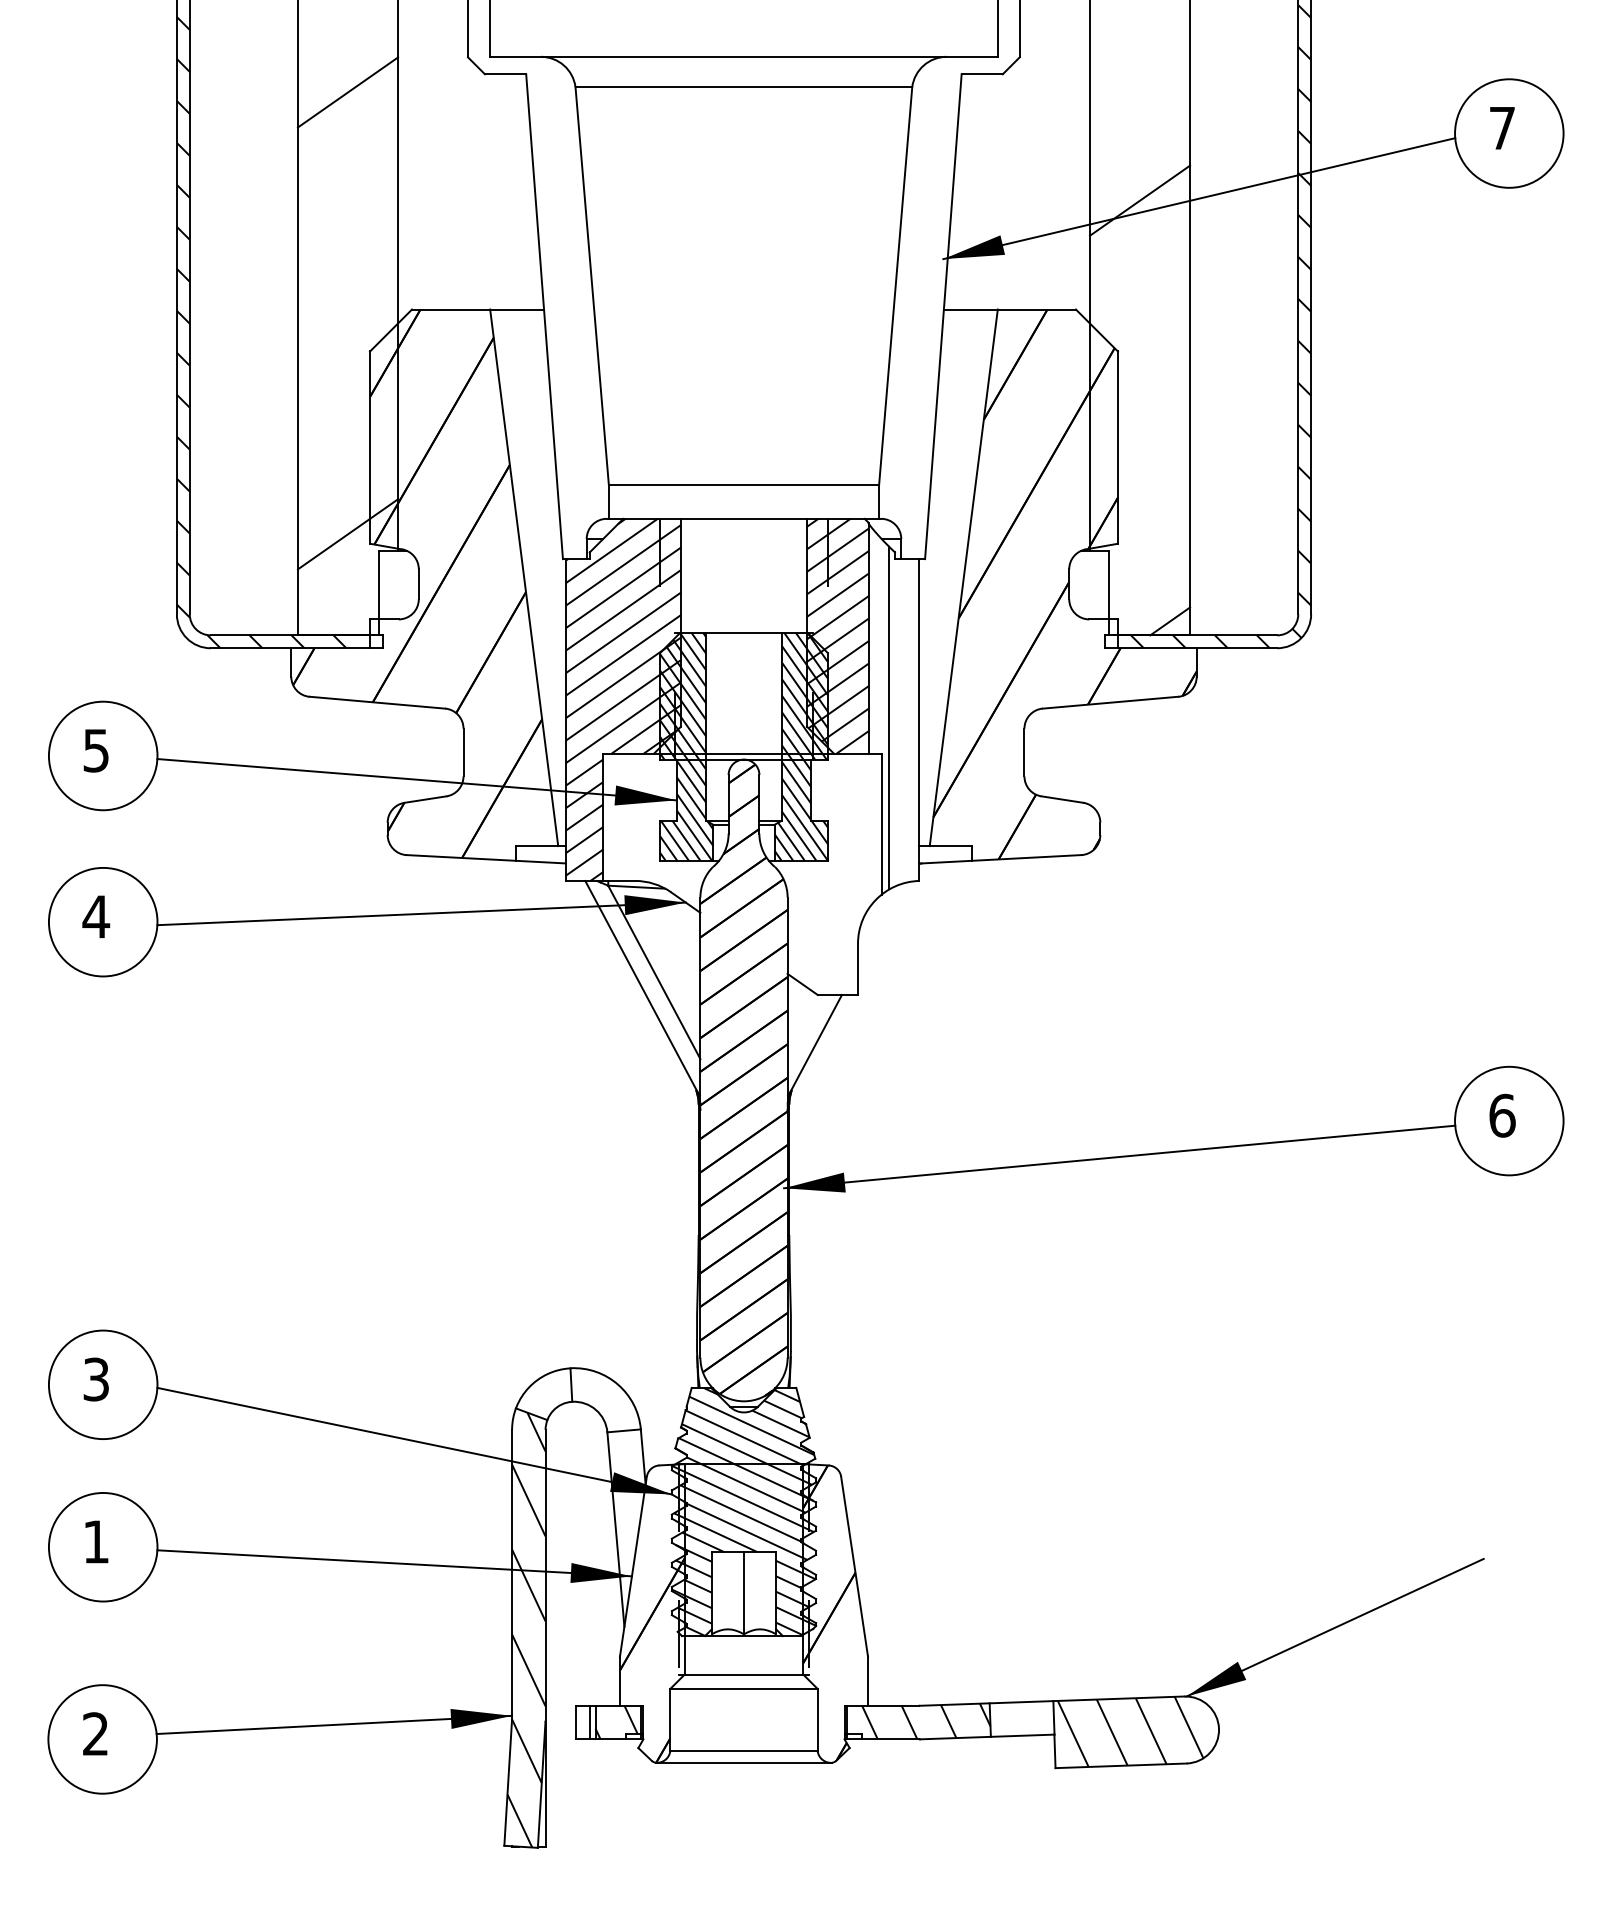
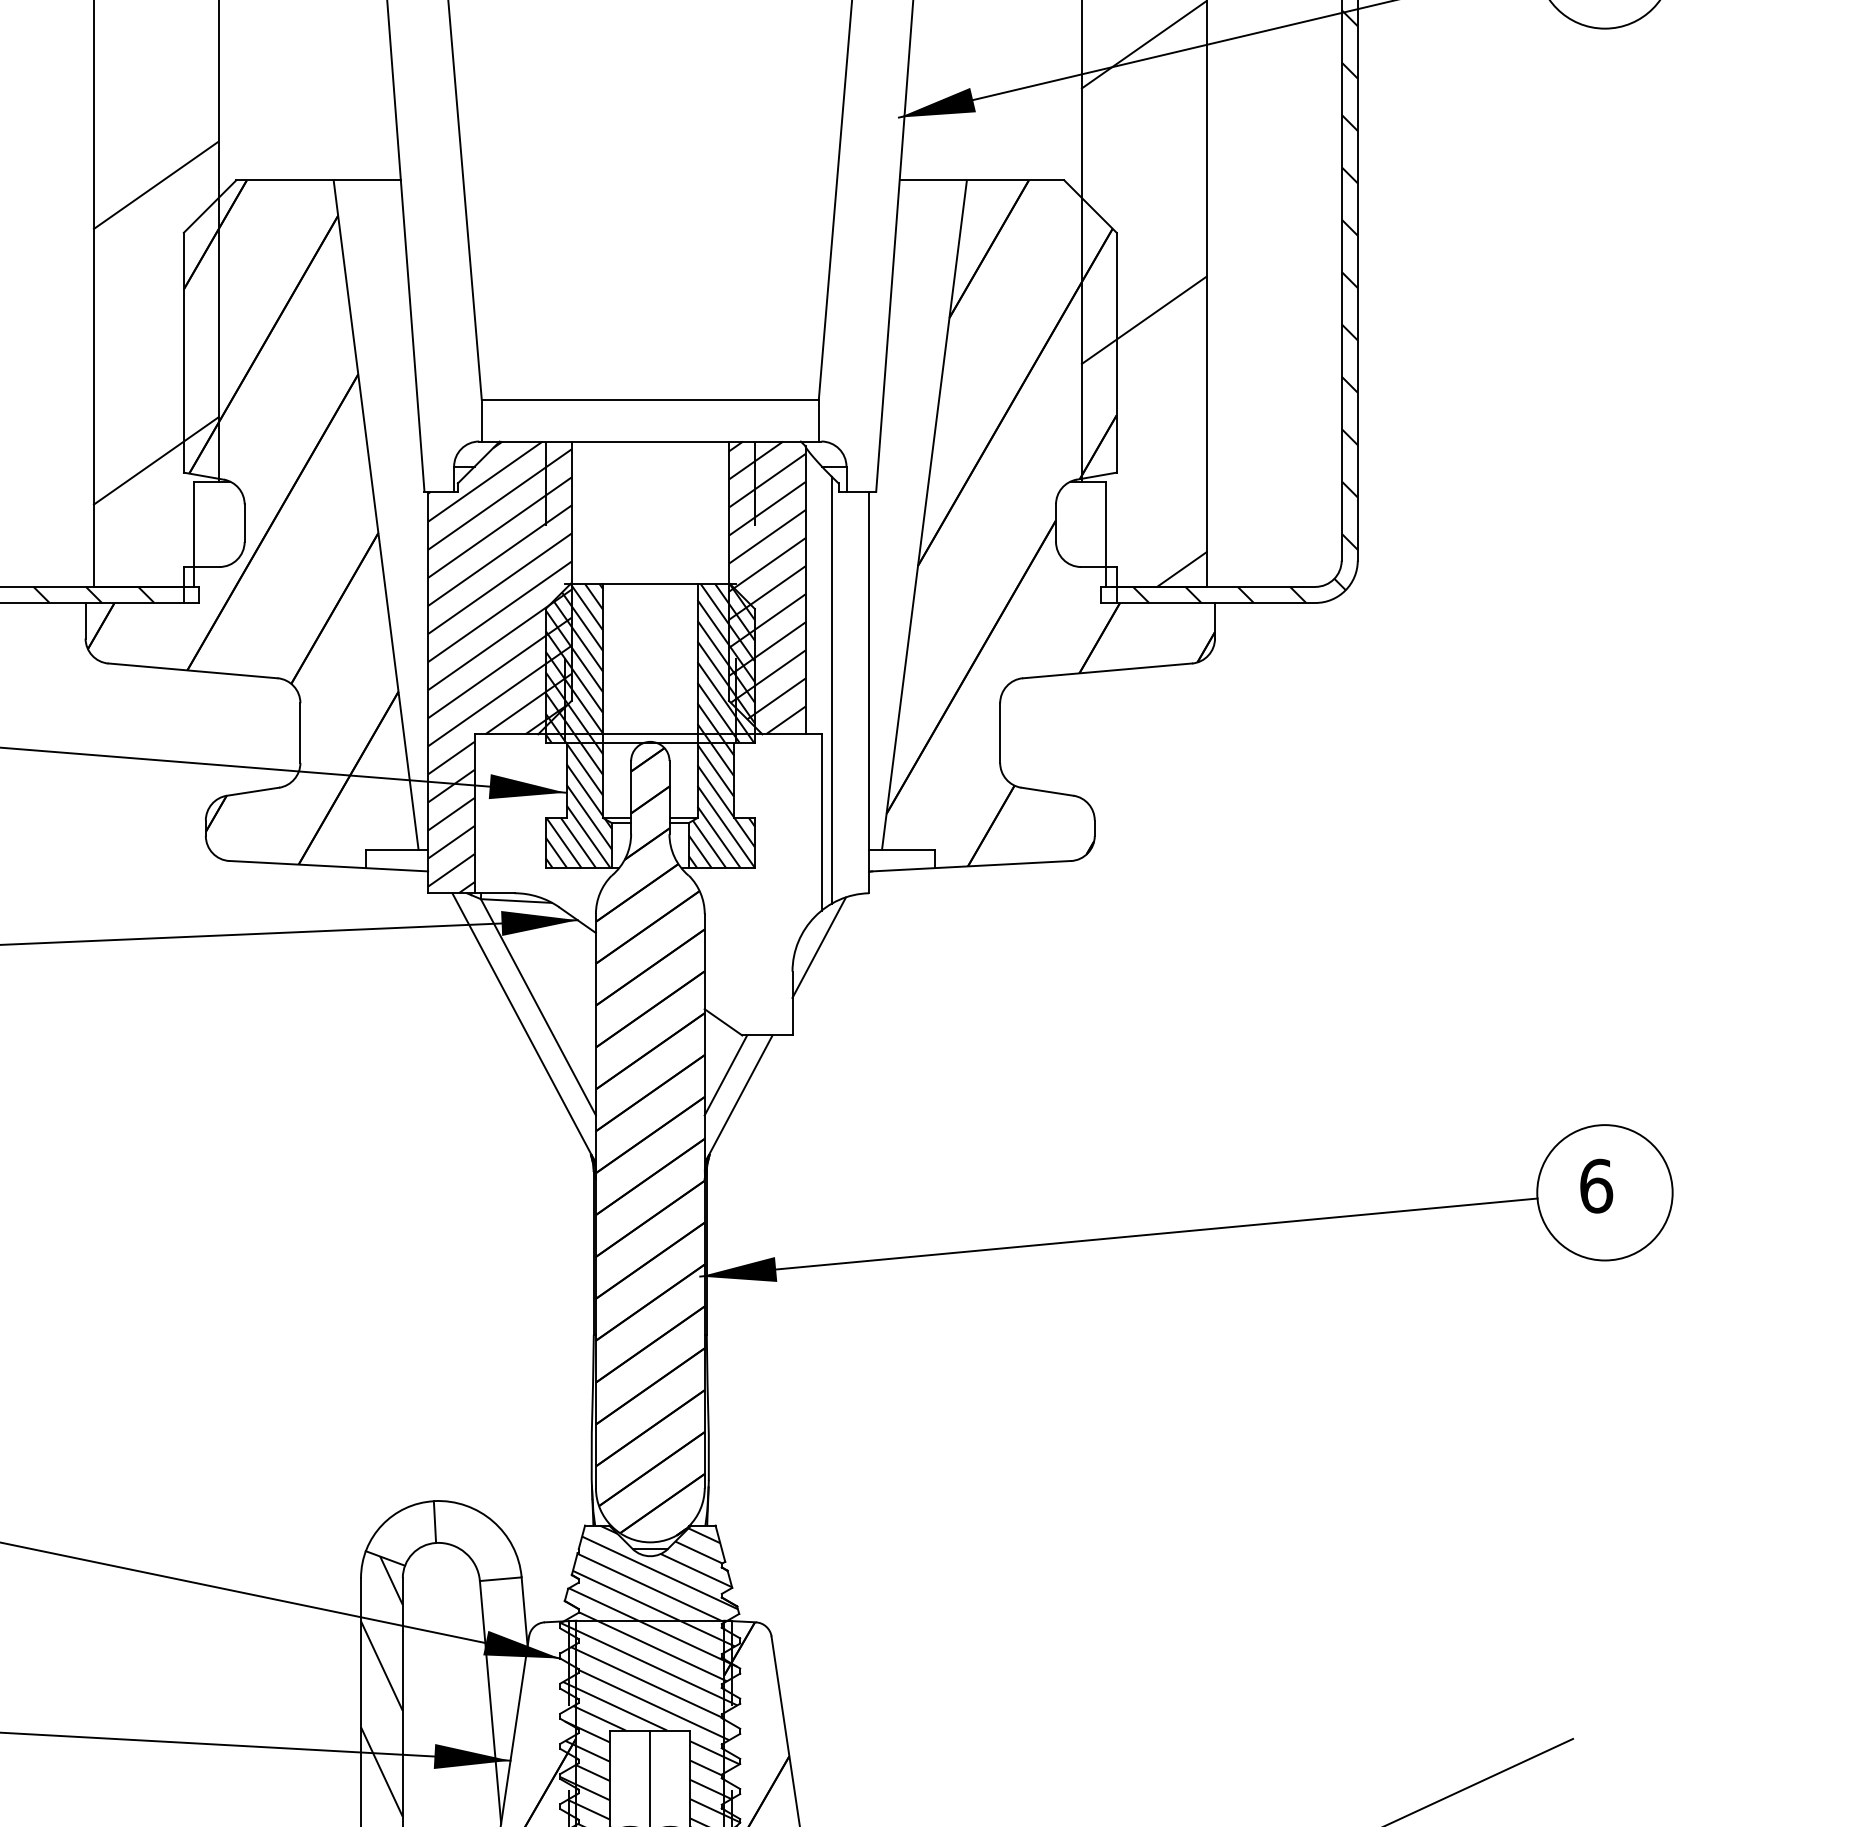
line: (347, 313) -> (155, 185), added
line: (1140, 421) -> (1144, 320), added
line: (878, 924) -> (818, 947), added
line: (804, 1026) -> (725, 1074), added

